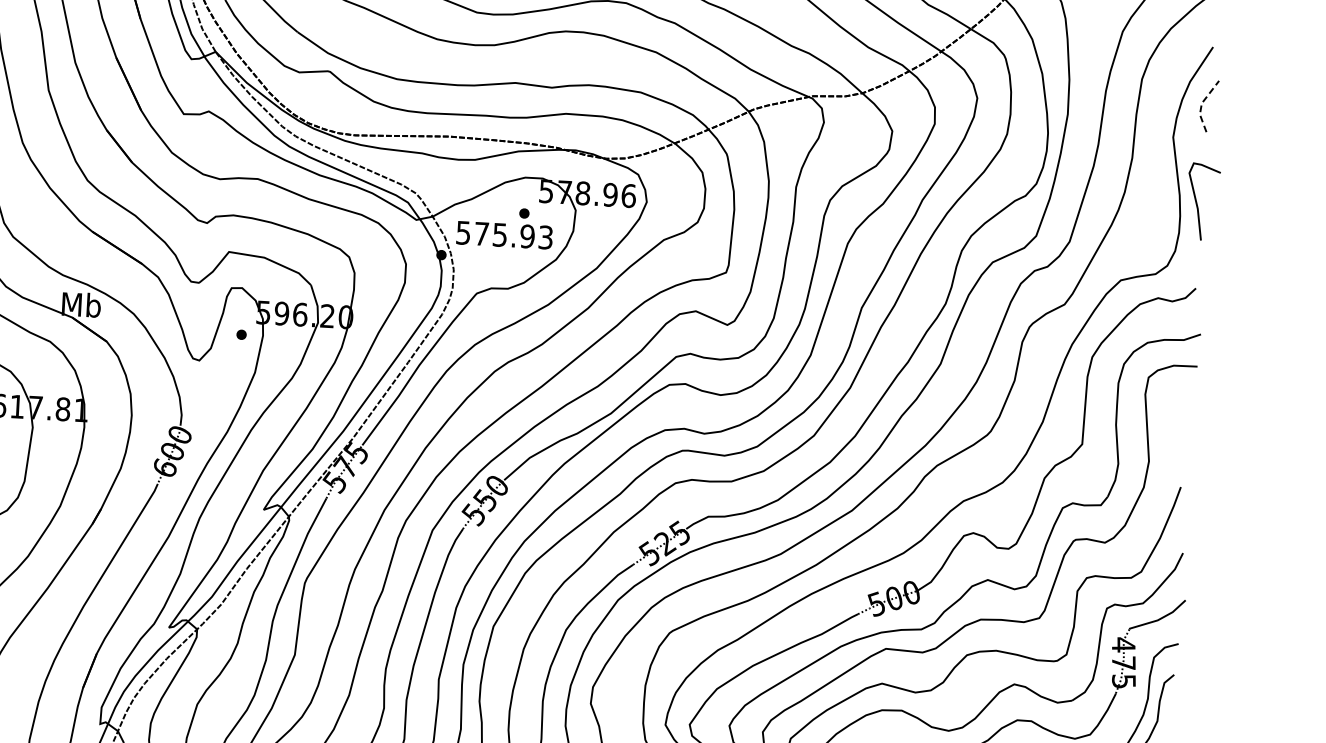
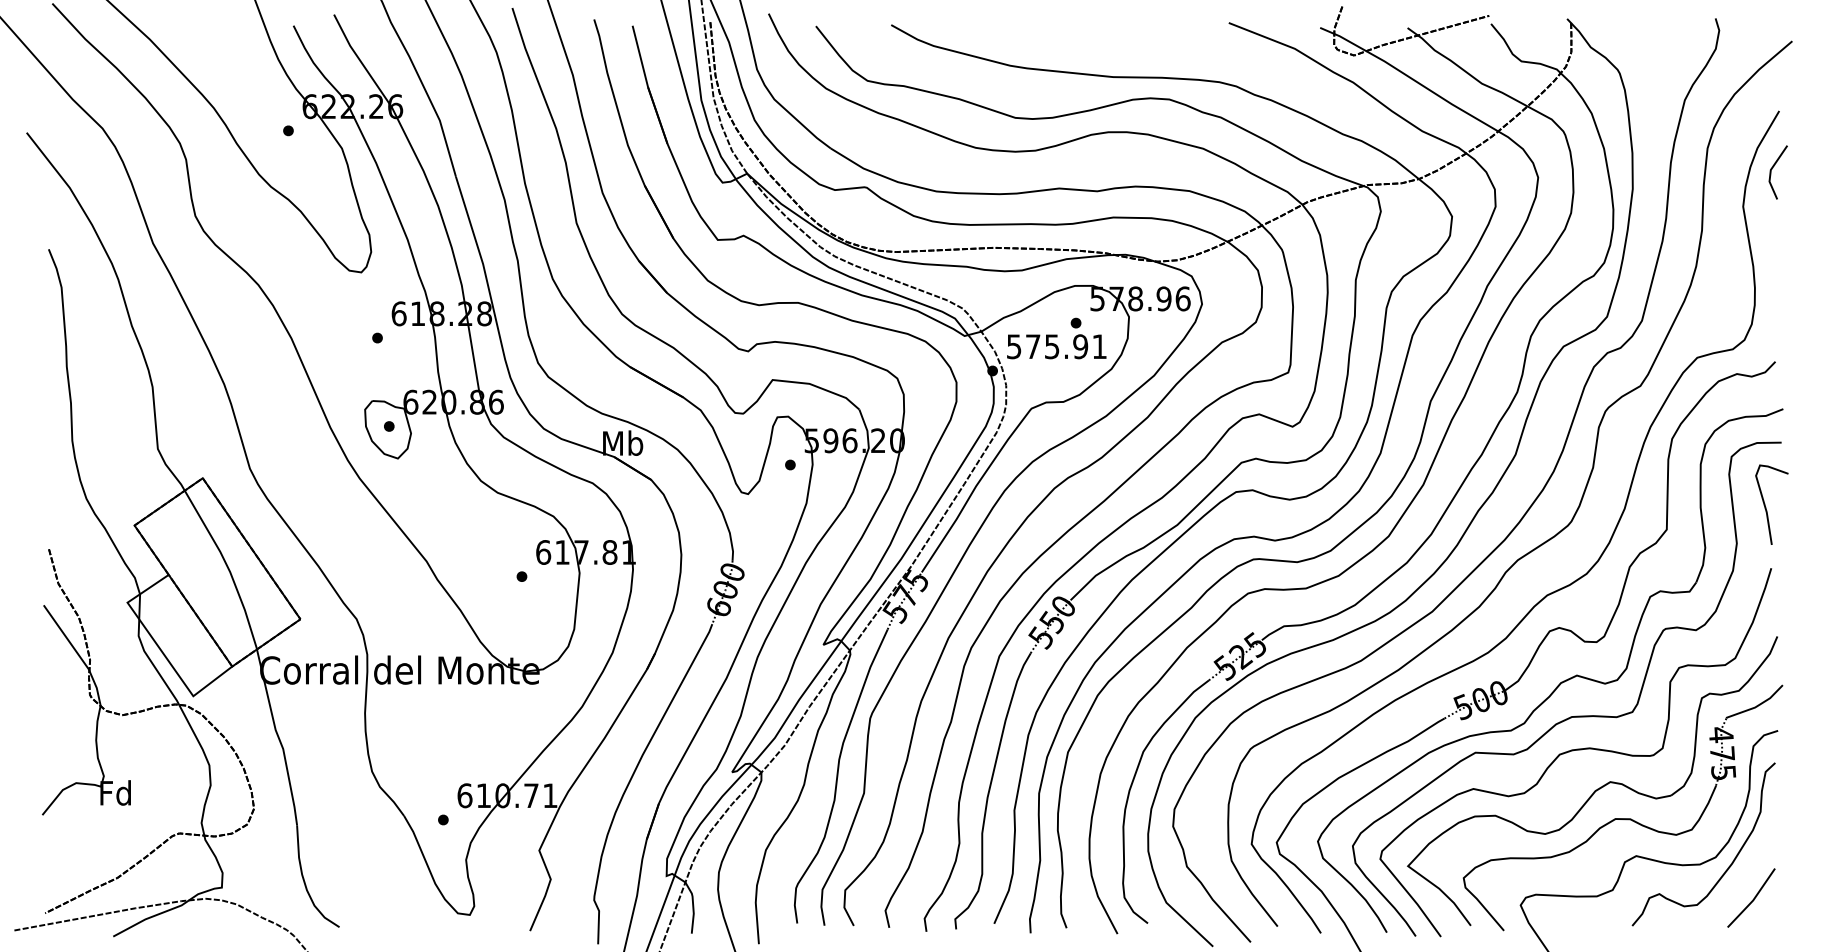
line: (1201, 103) -> (1770, 170), dashed -> solid
curve: (1197, 204) -> (1766, 507), moved
text: (545, 237) -> (1099, 346), 575.93 -> 575.91

